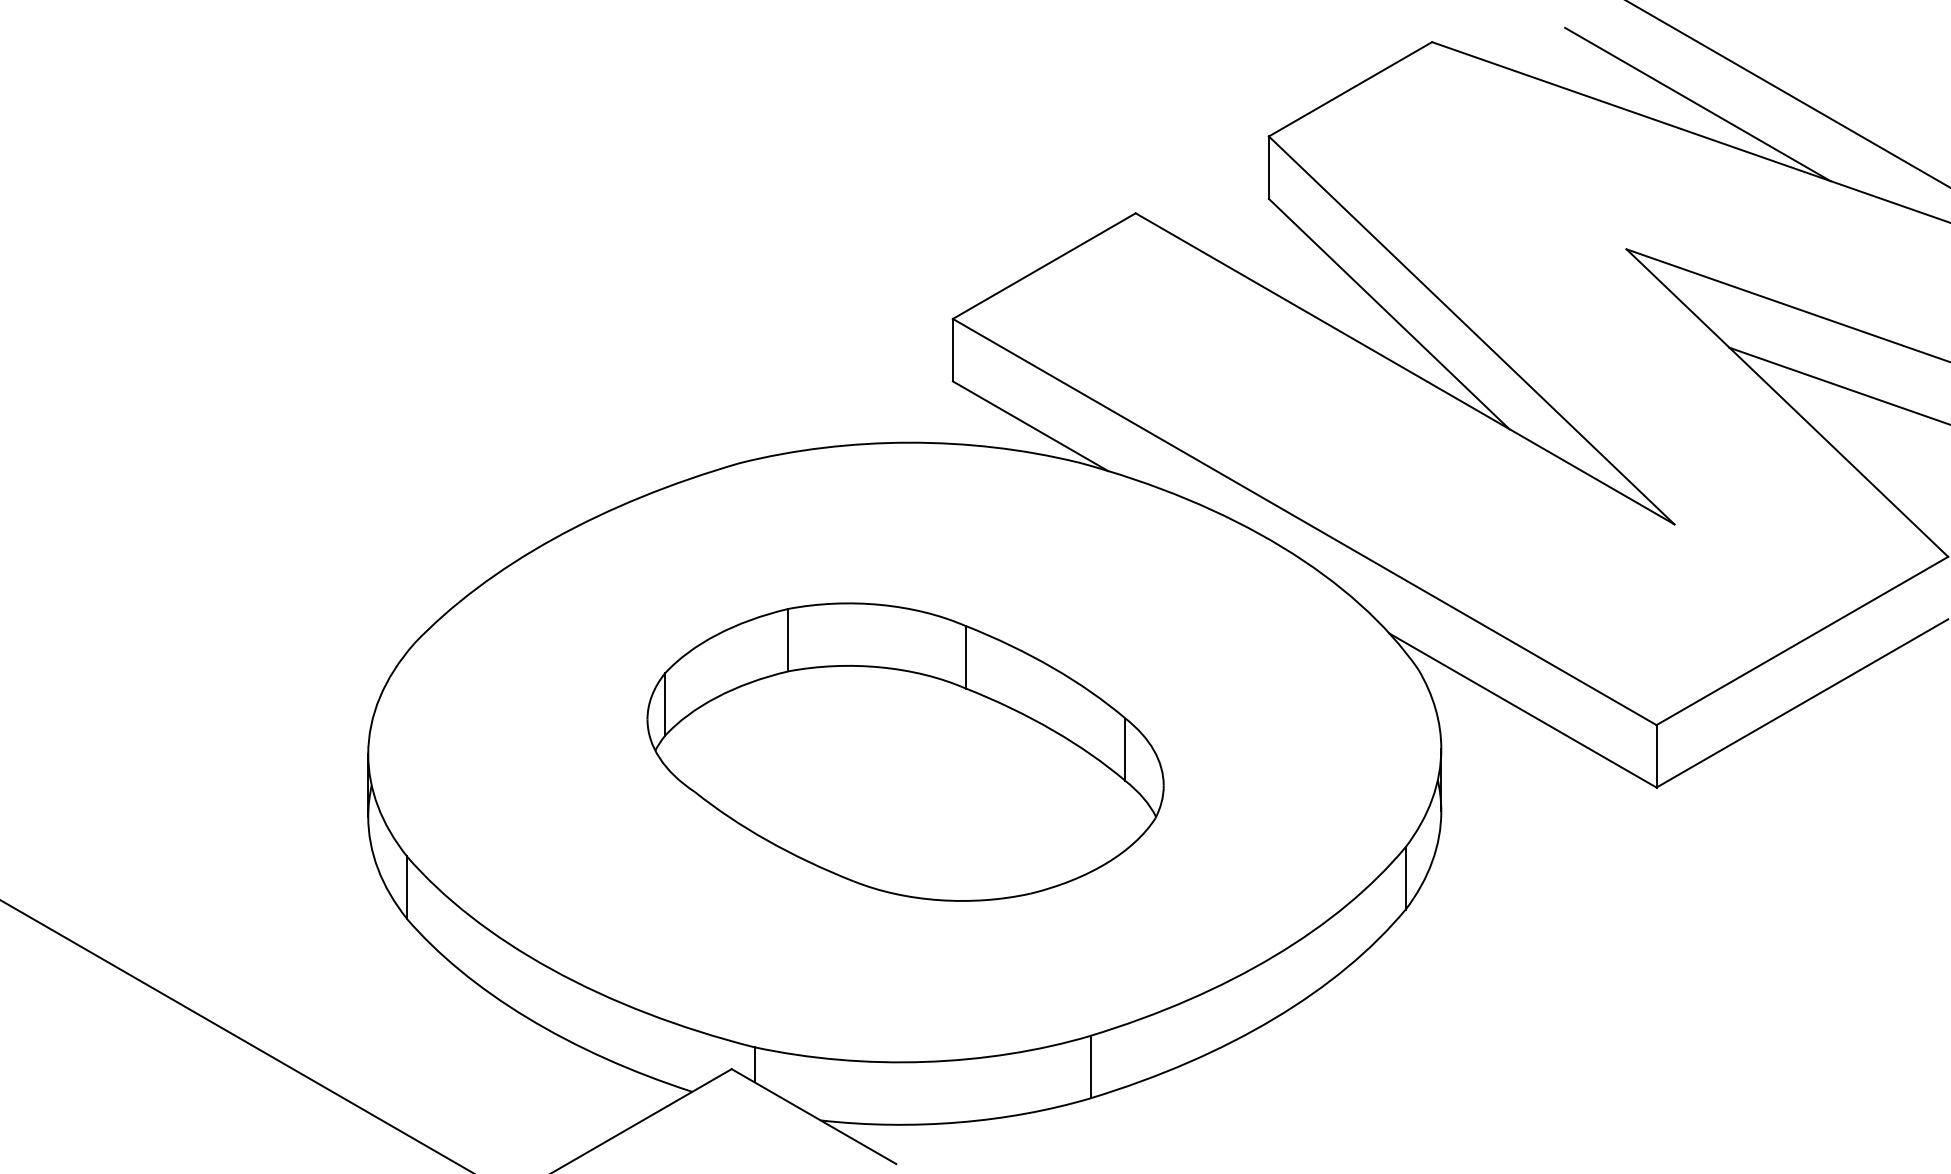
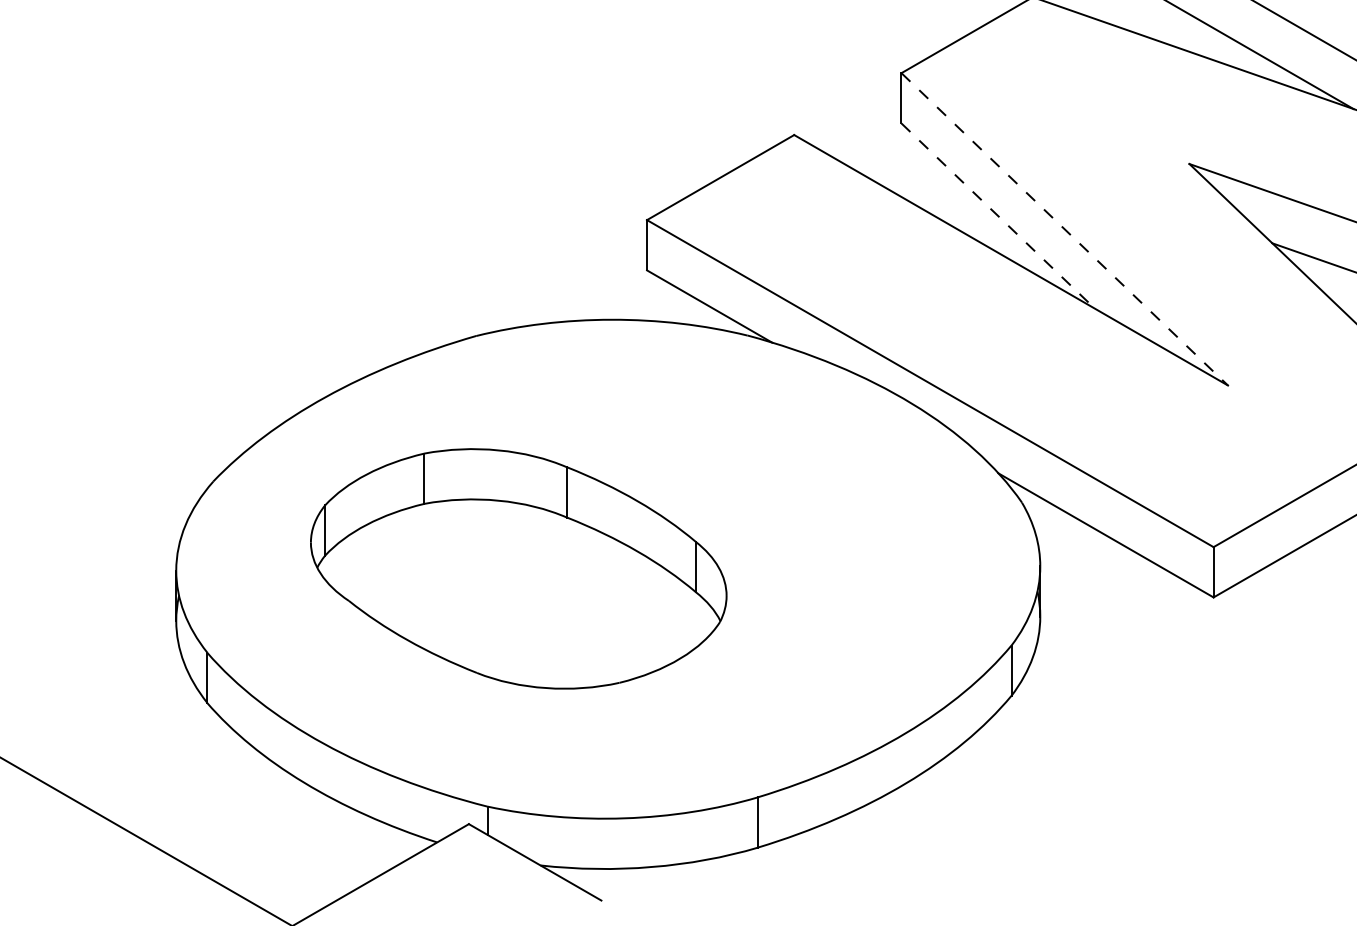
line: (1389, 314) -> (998, 216), solid -> dashed
line: (1471, 330) -> (1064, 229), solid -> dashed
part: (905, 751) -> (518, 568), moved

